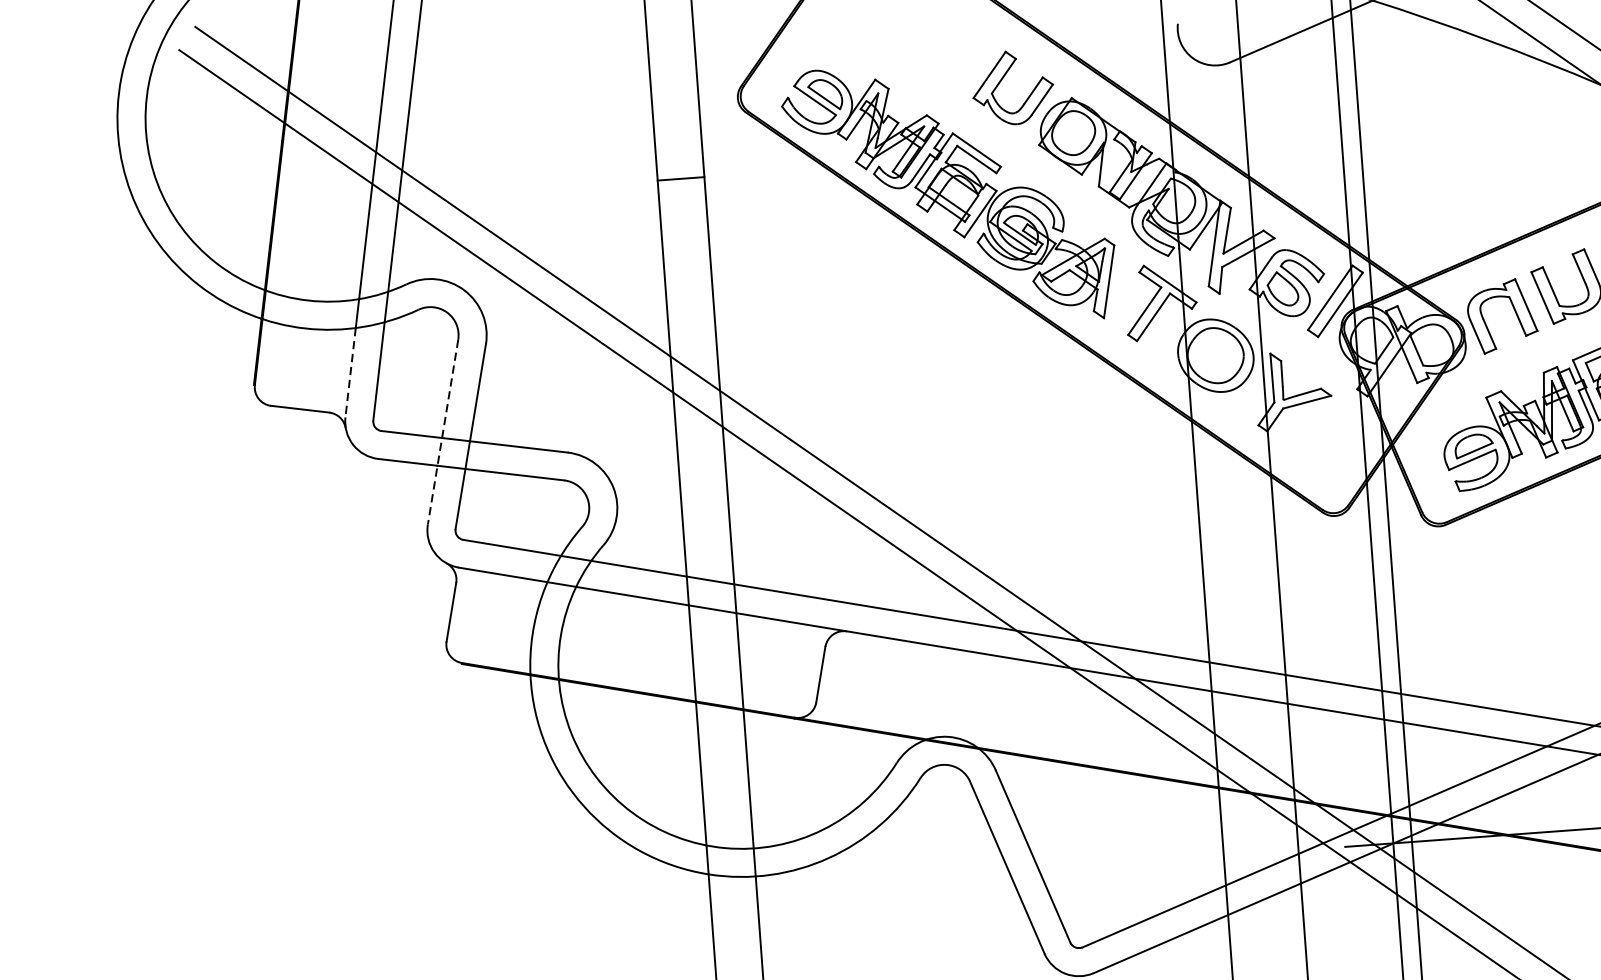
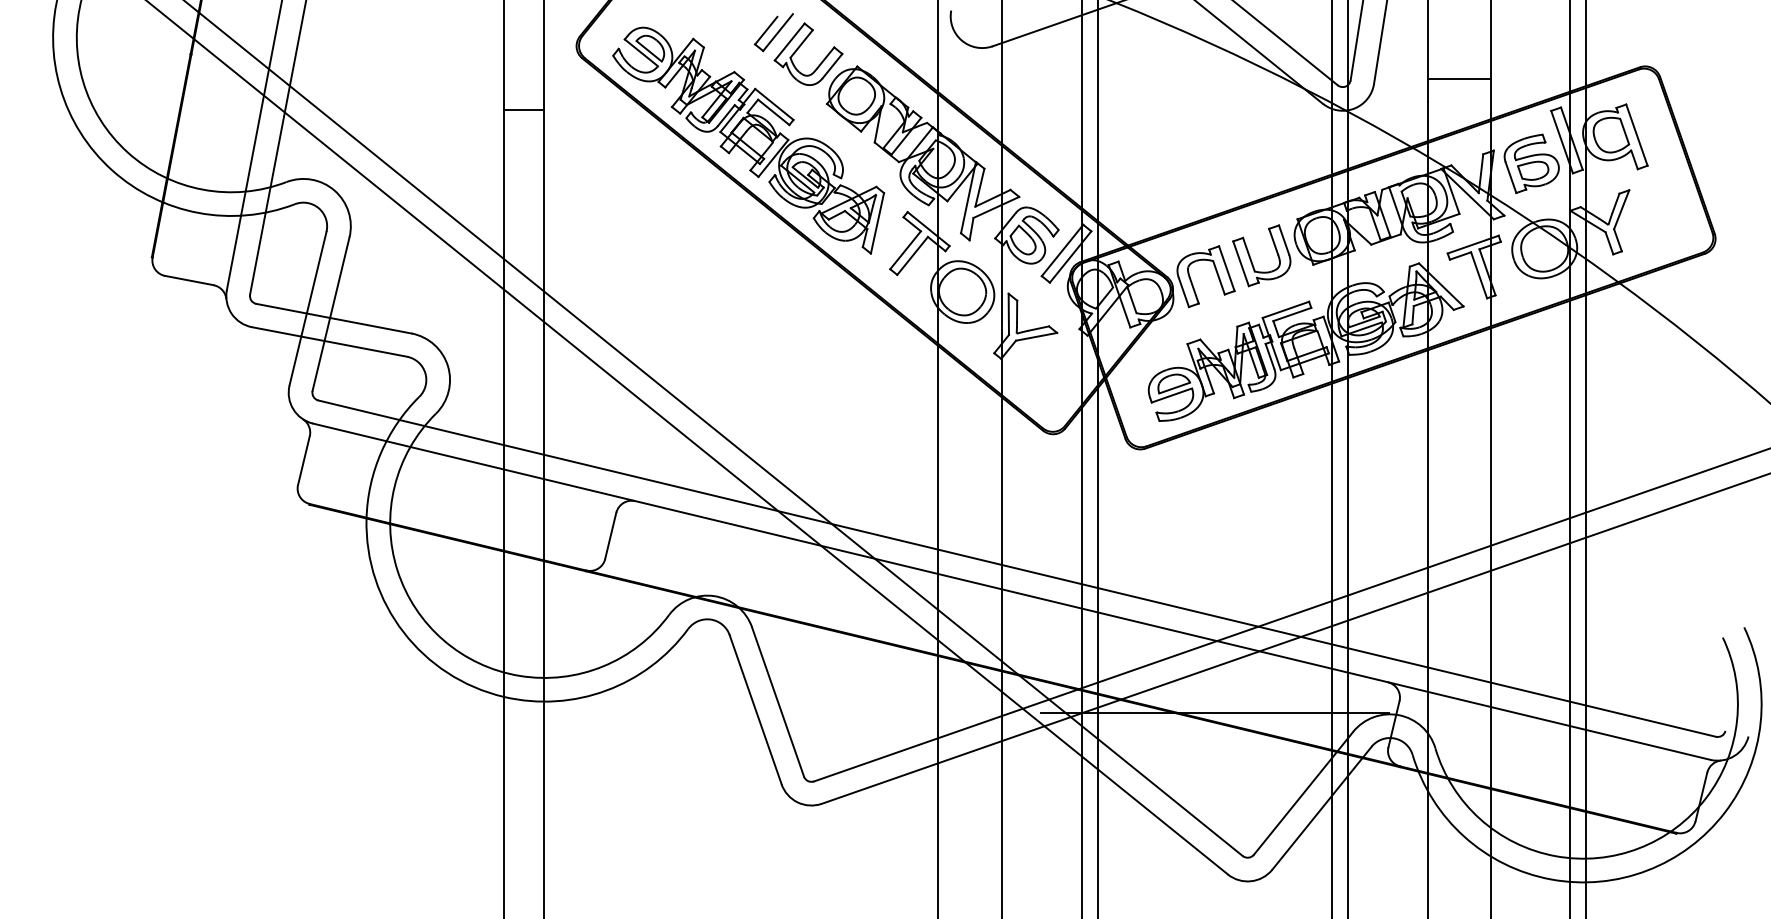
part: (969, 65) -> (773, 32), added
line: (350, 372) -> (233, 252), dashed -> solid
line: (443, 431) -> (308, 308), dashed -> solid

